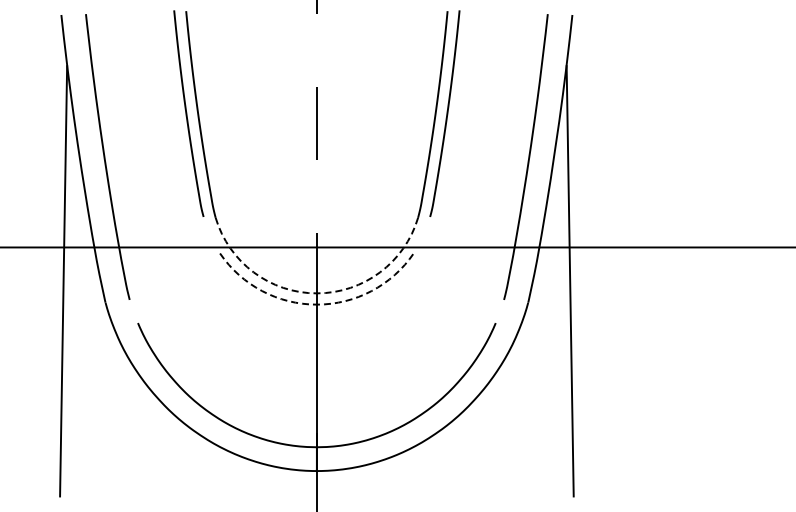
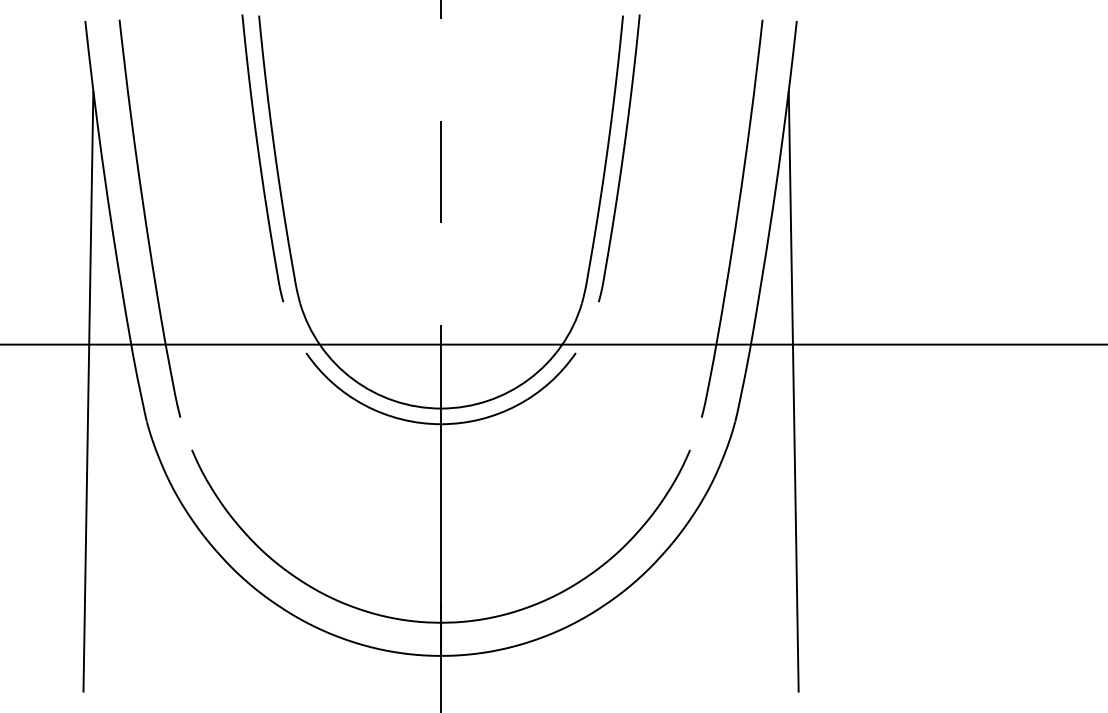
arc: (316, 293) -> (440, 408), dashed -> solid
arc: (316, 304) -> (440, 424), dashed -> solid

